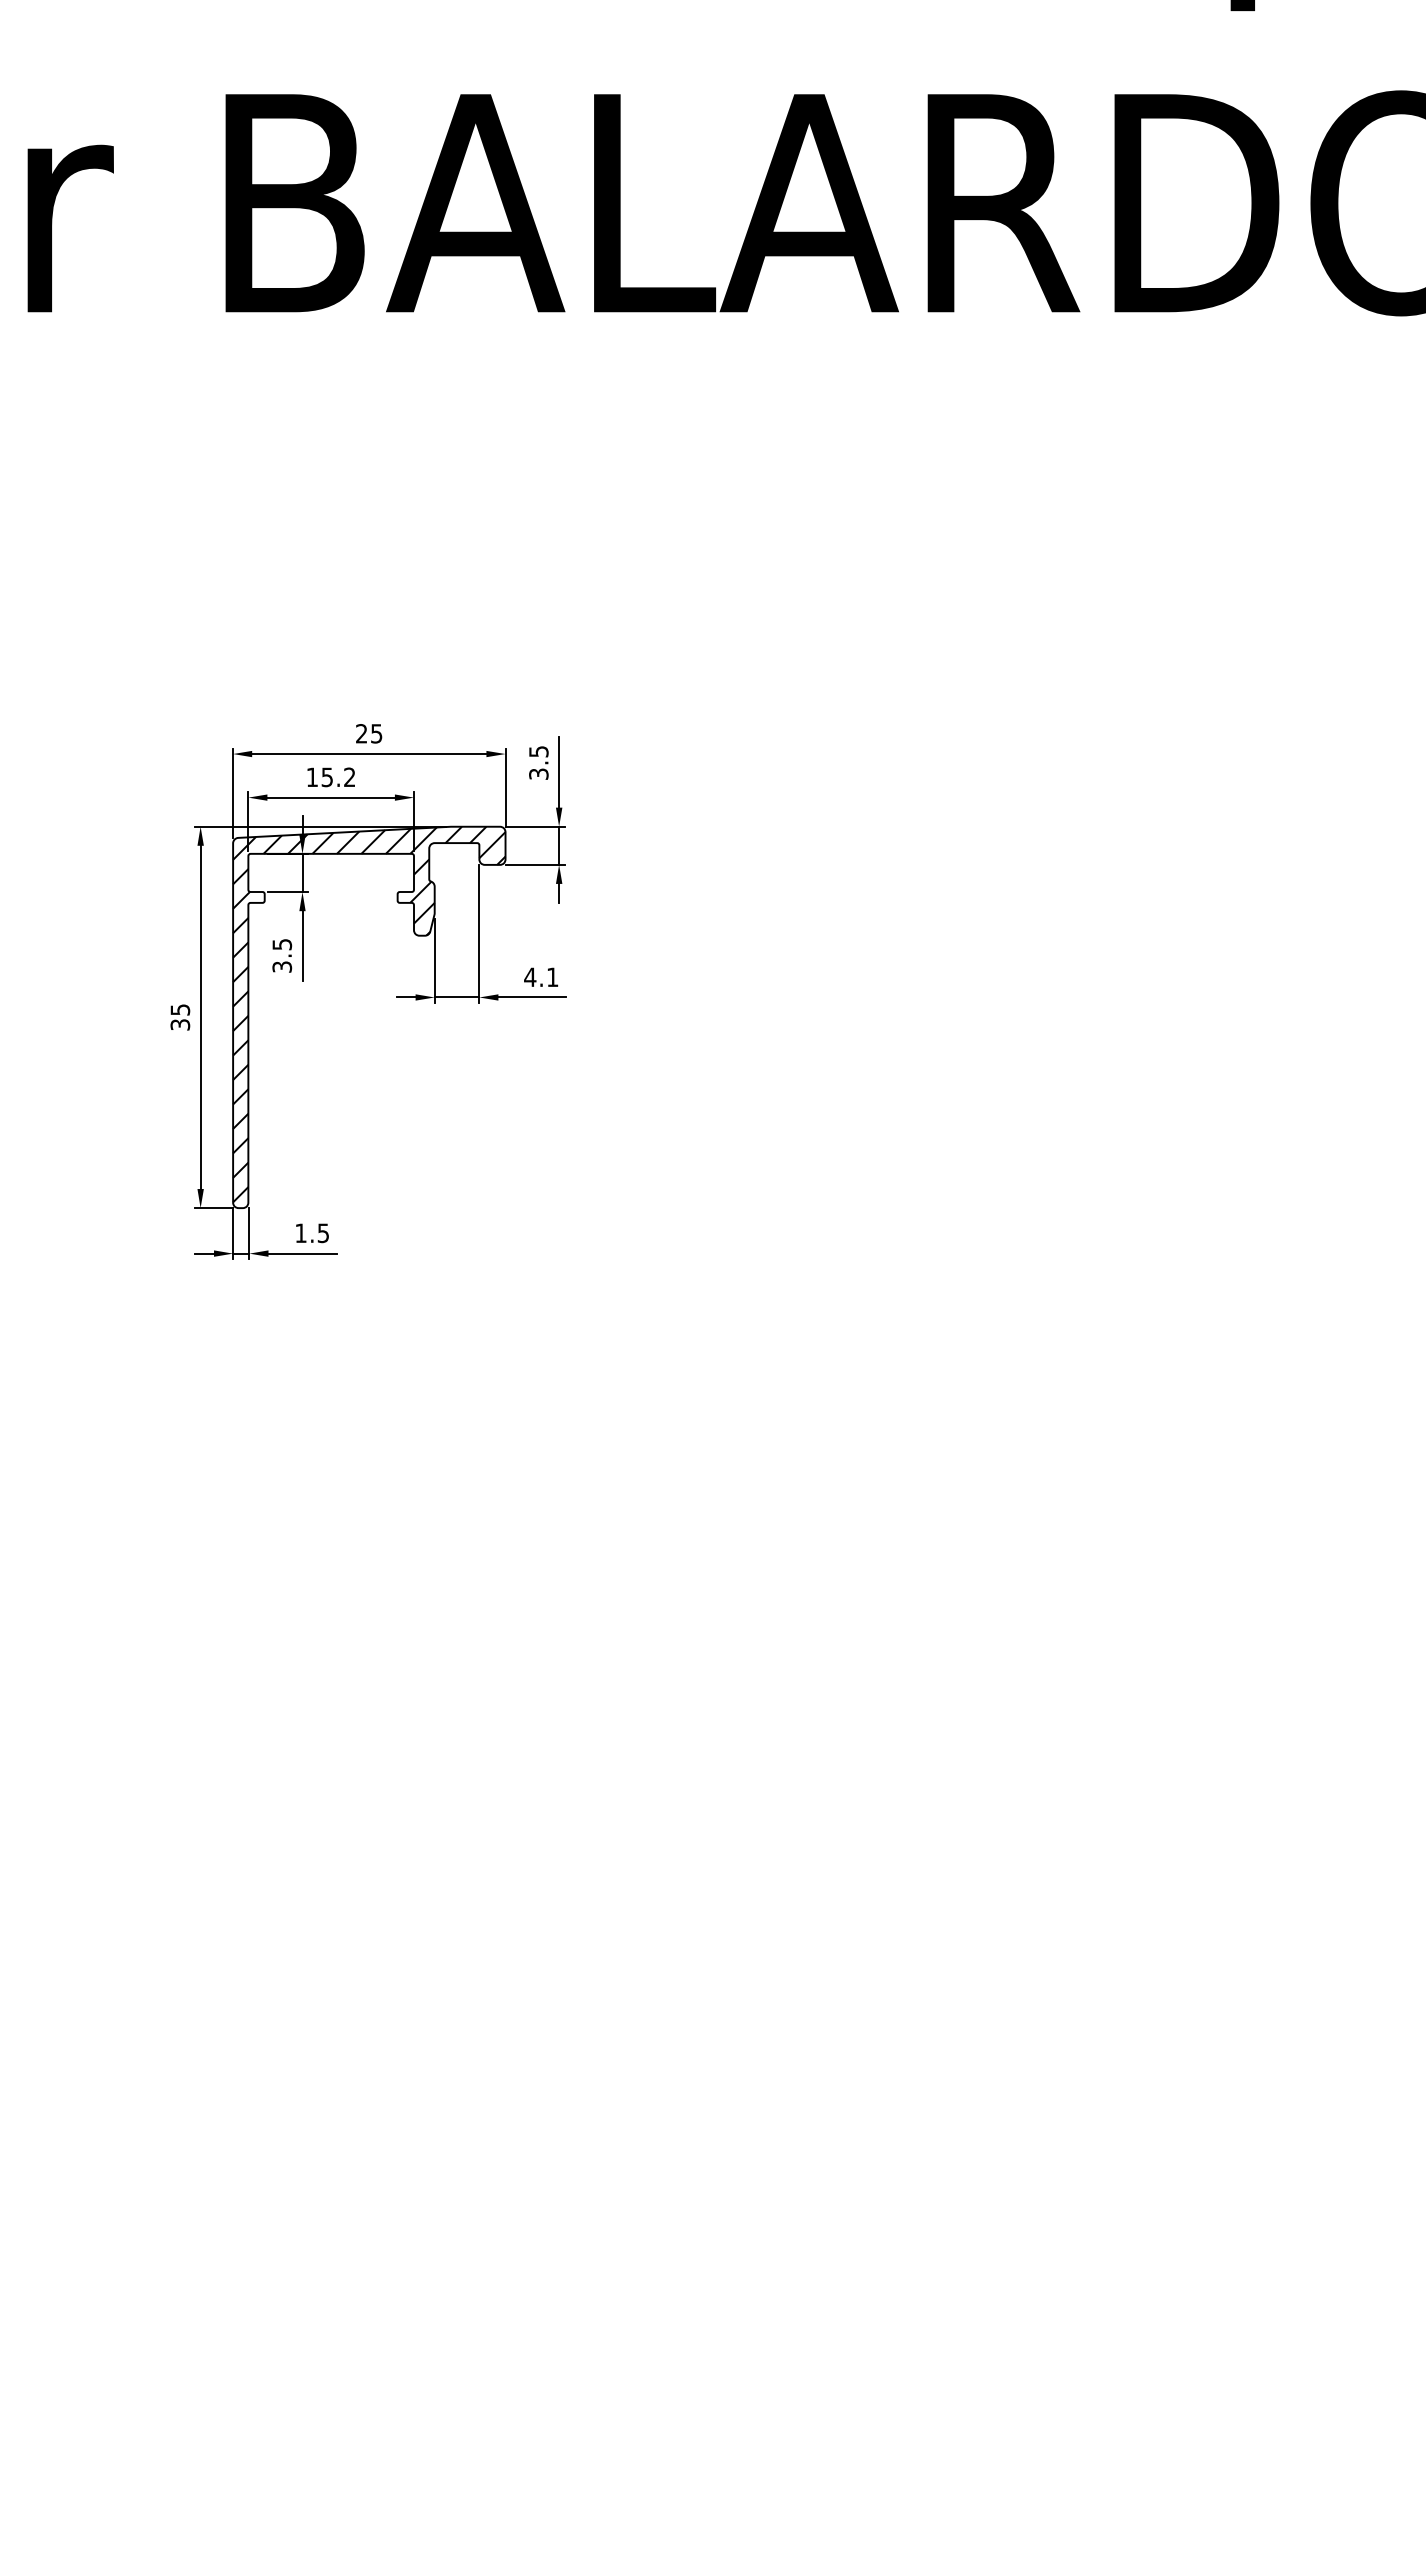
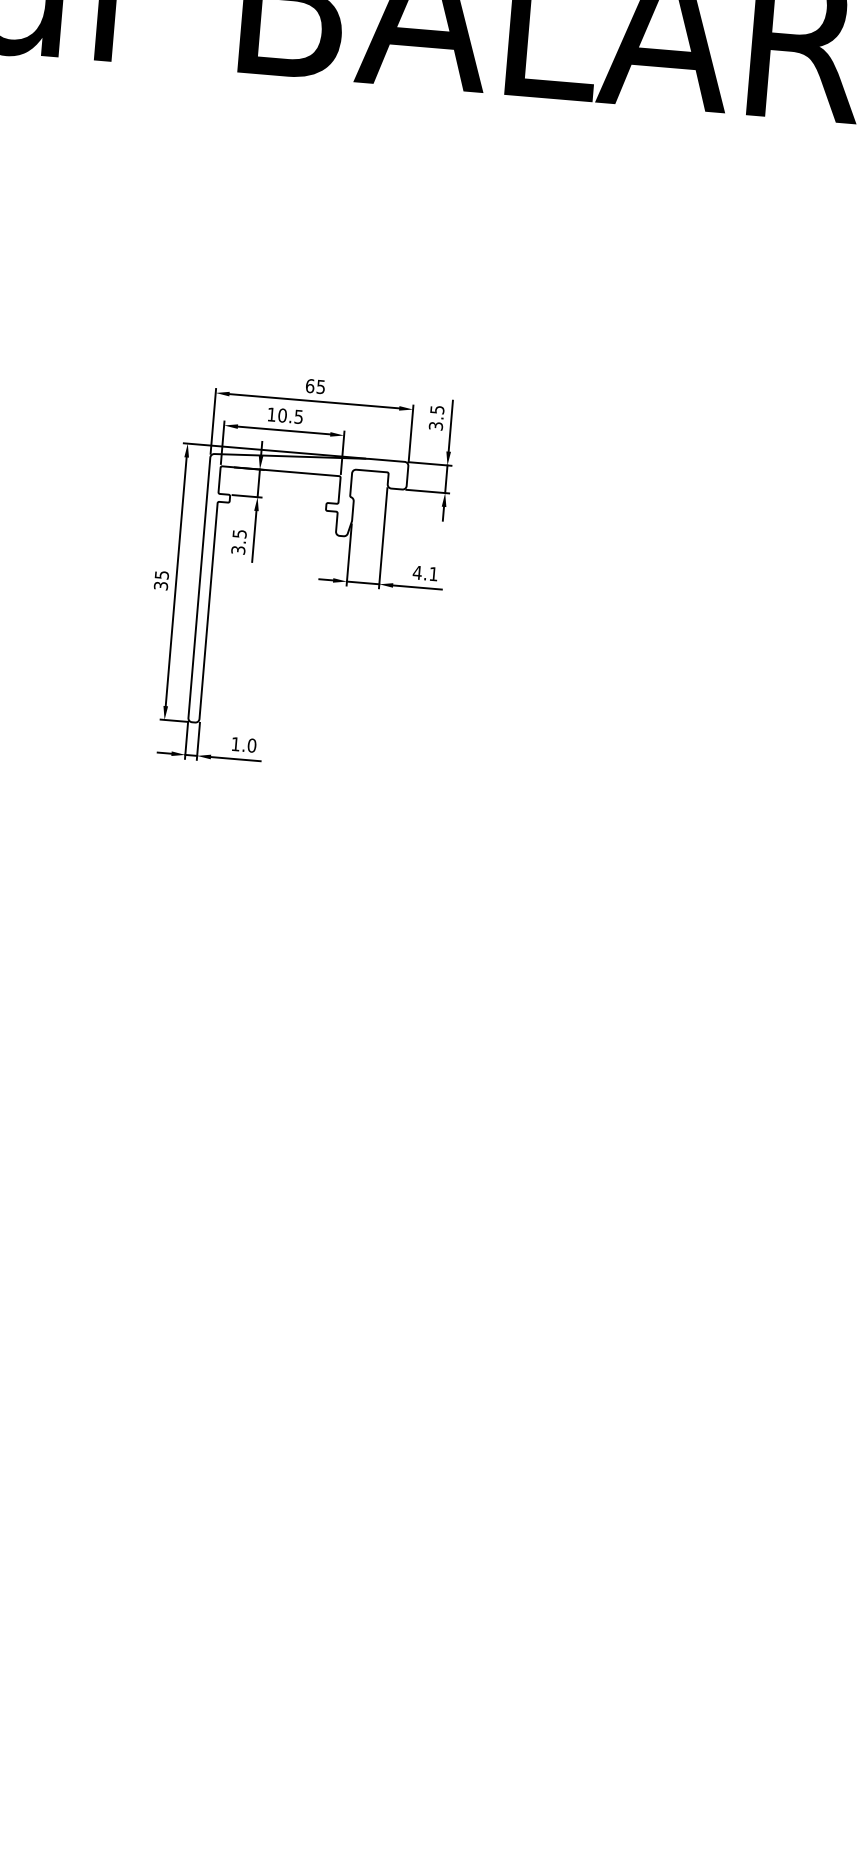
text: (361, 733) -> (310, 385), 25 -> 65
text: (338, 777) -> (290, 416), 15.2 -> 10.5
hatch: (369, 1014) -> (298, 589), removed
text: (323, 1233) -> (252, 745), 1.5 -> 1.0

